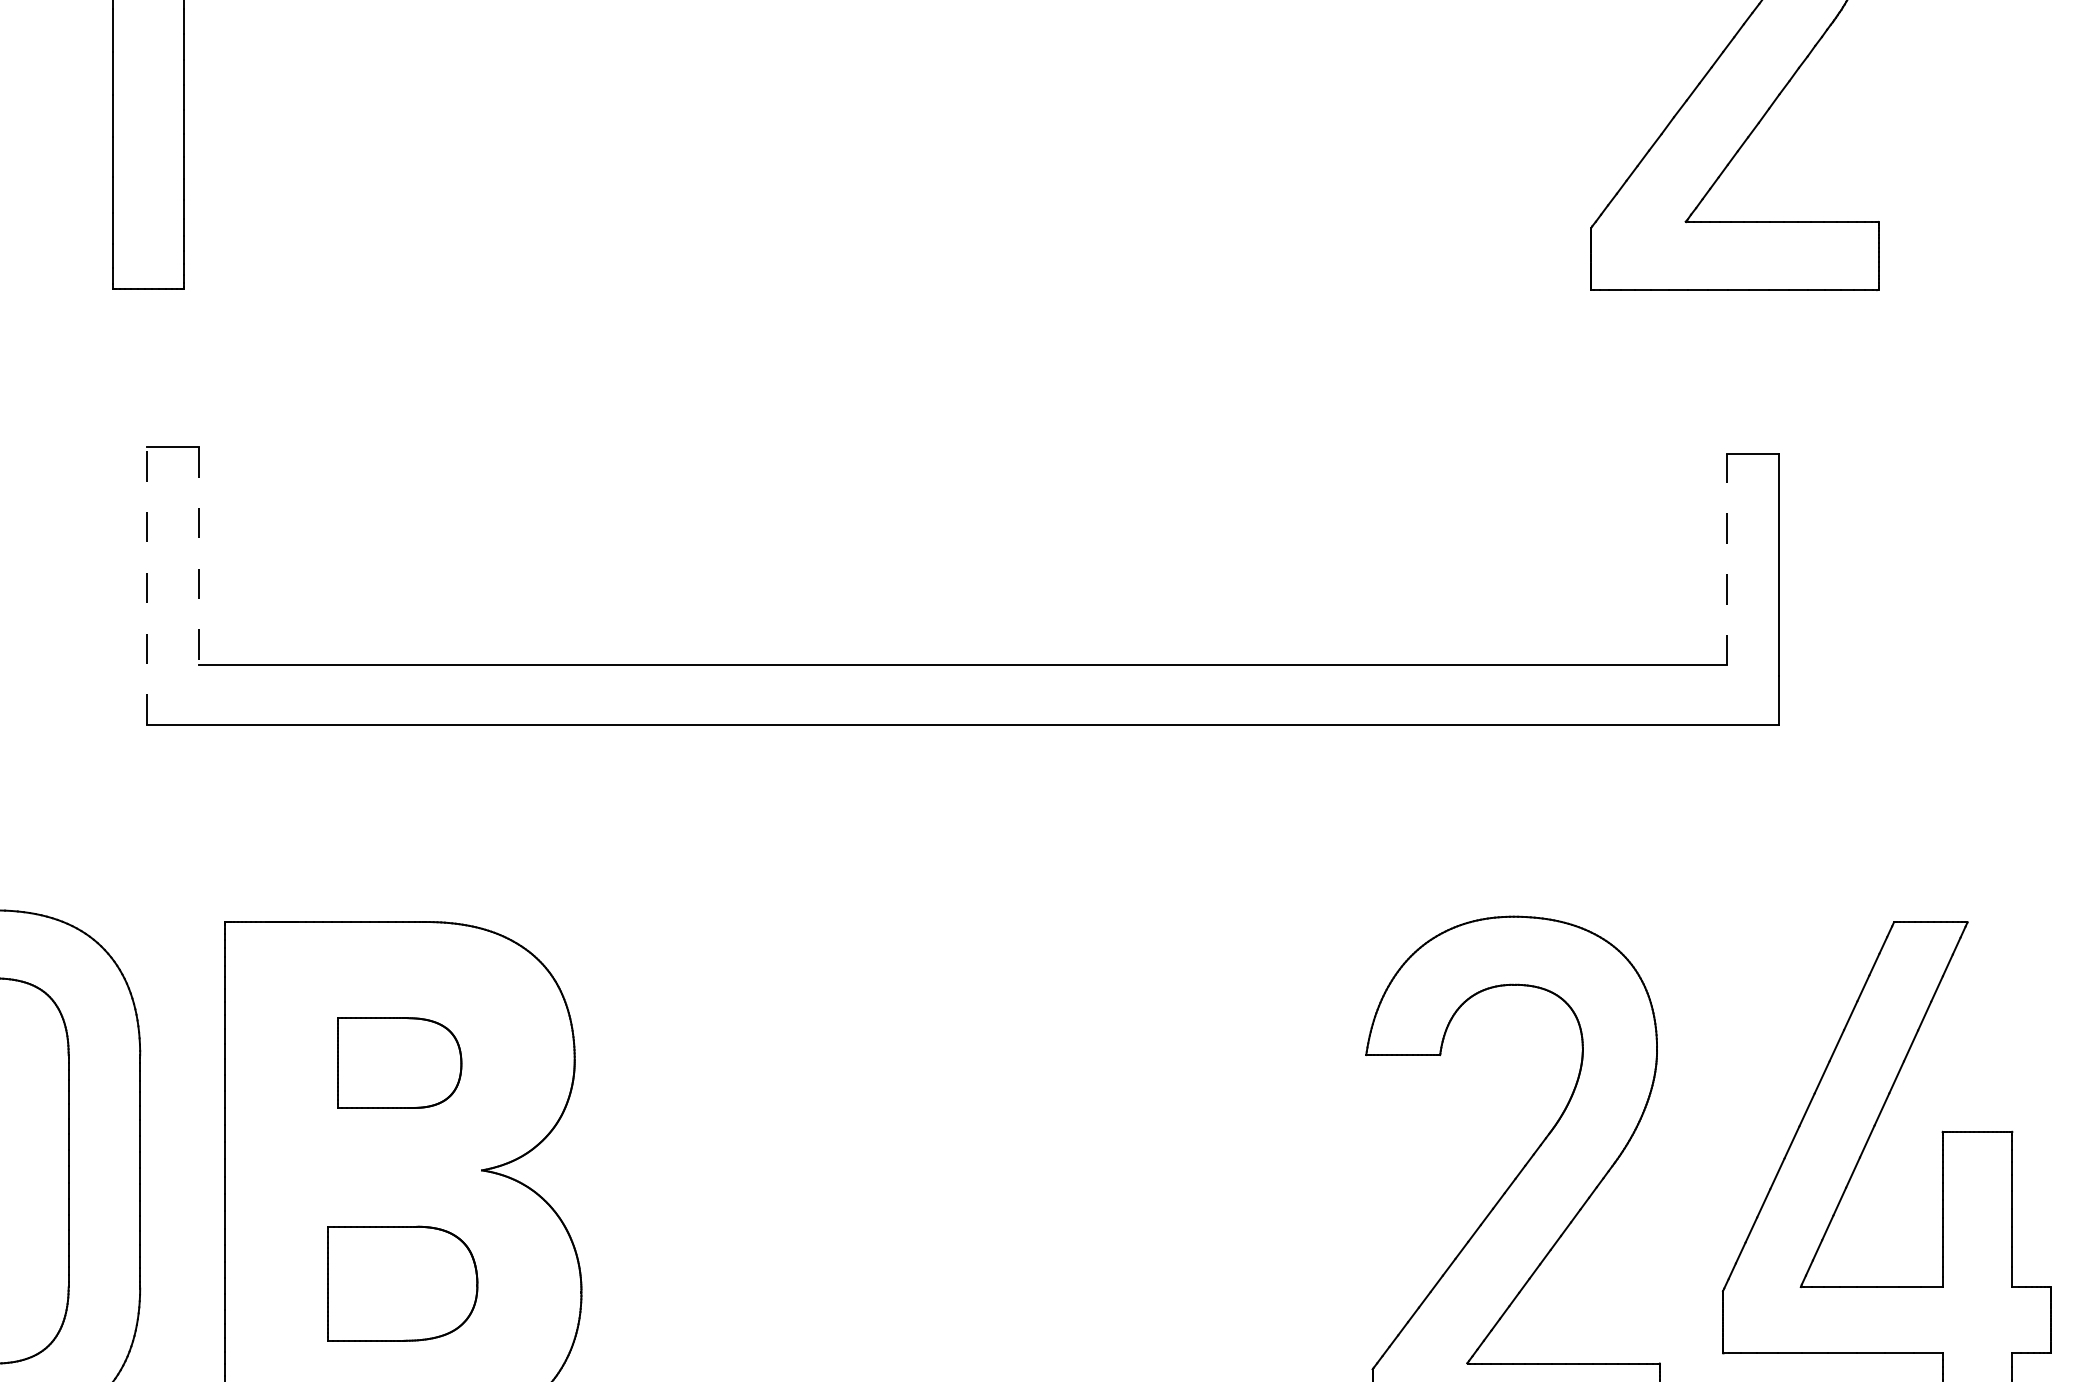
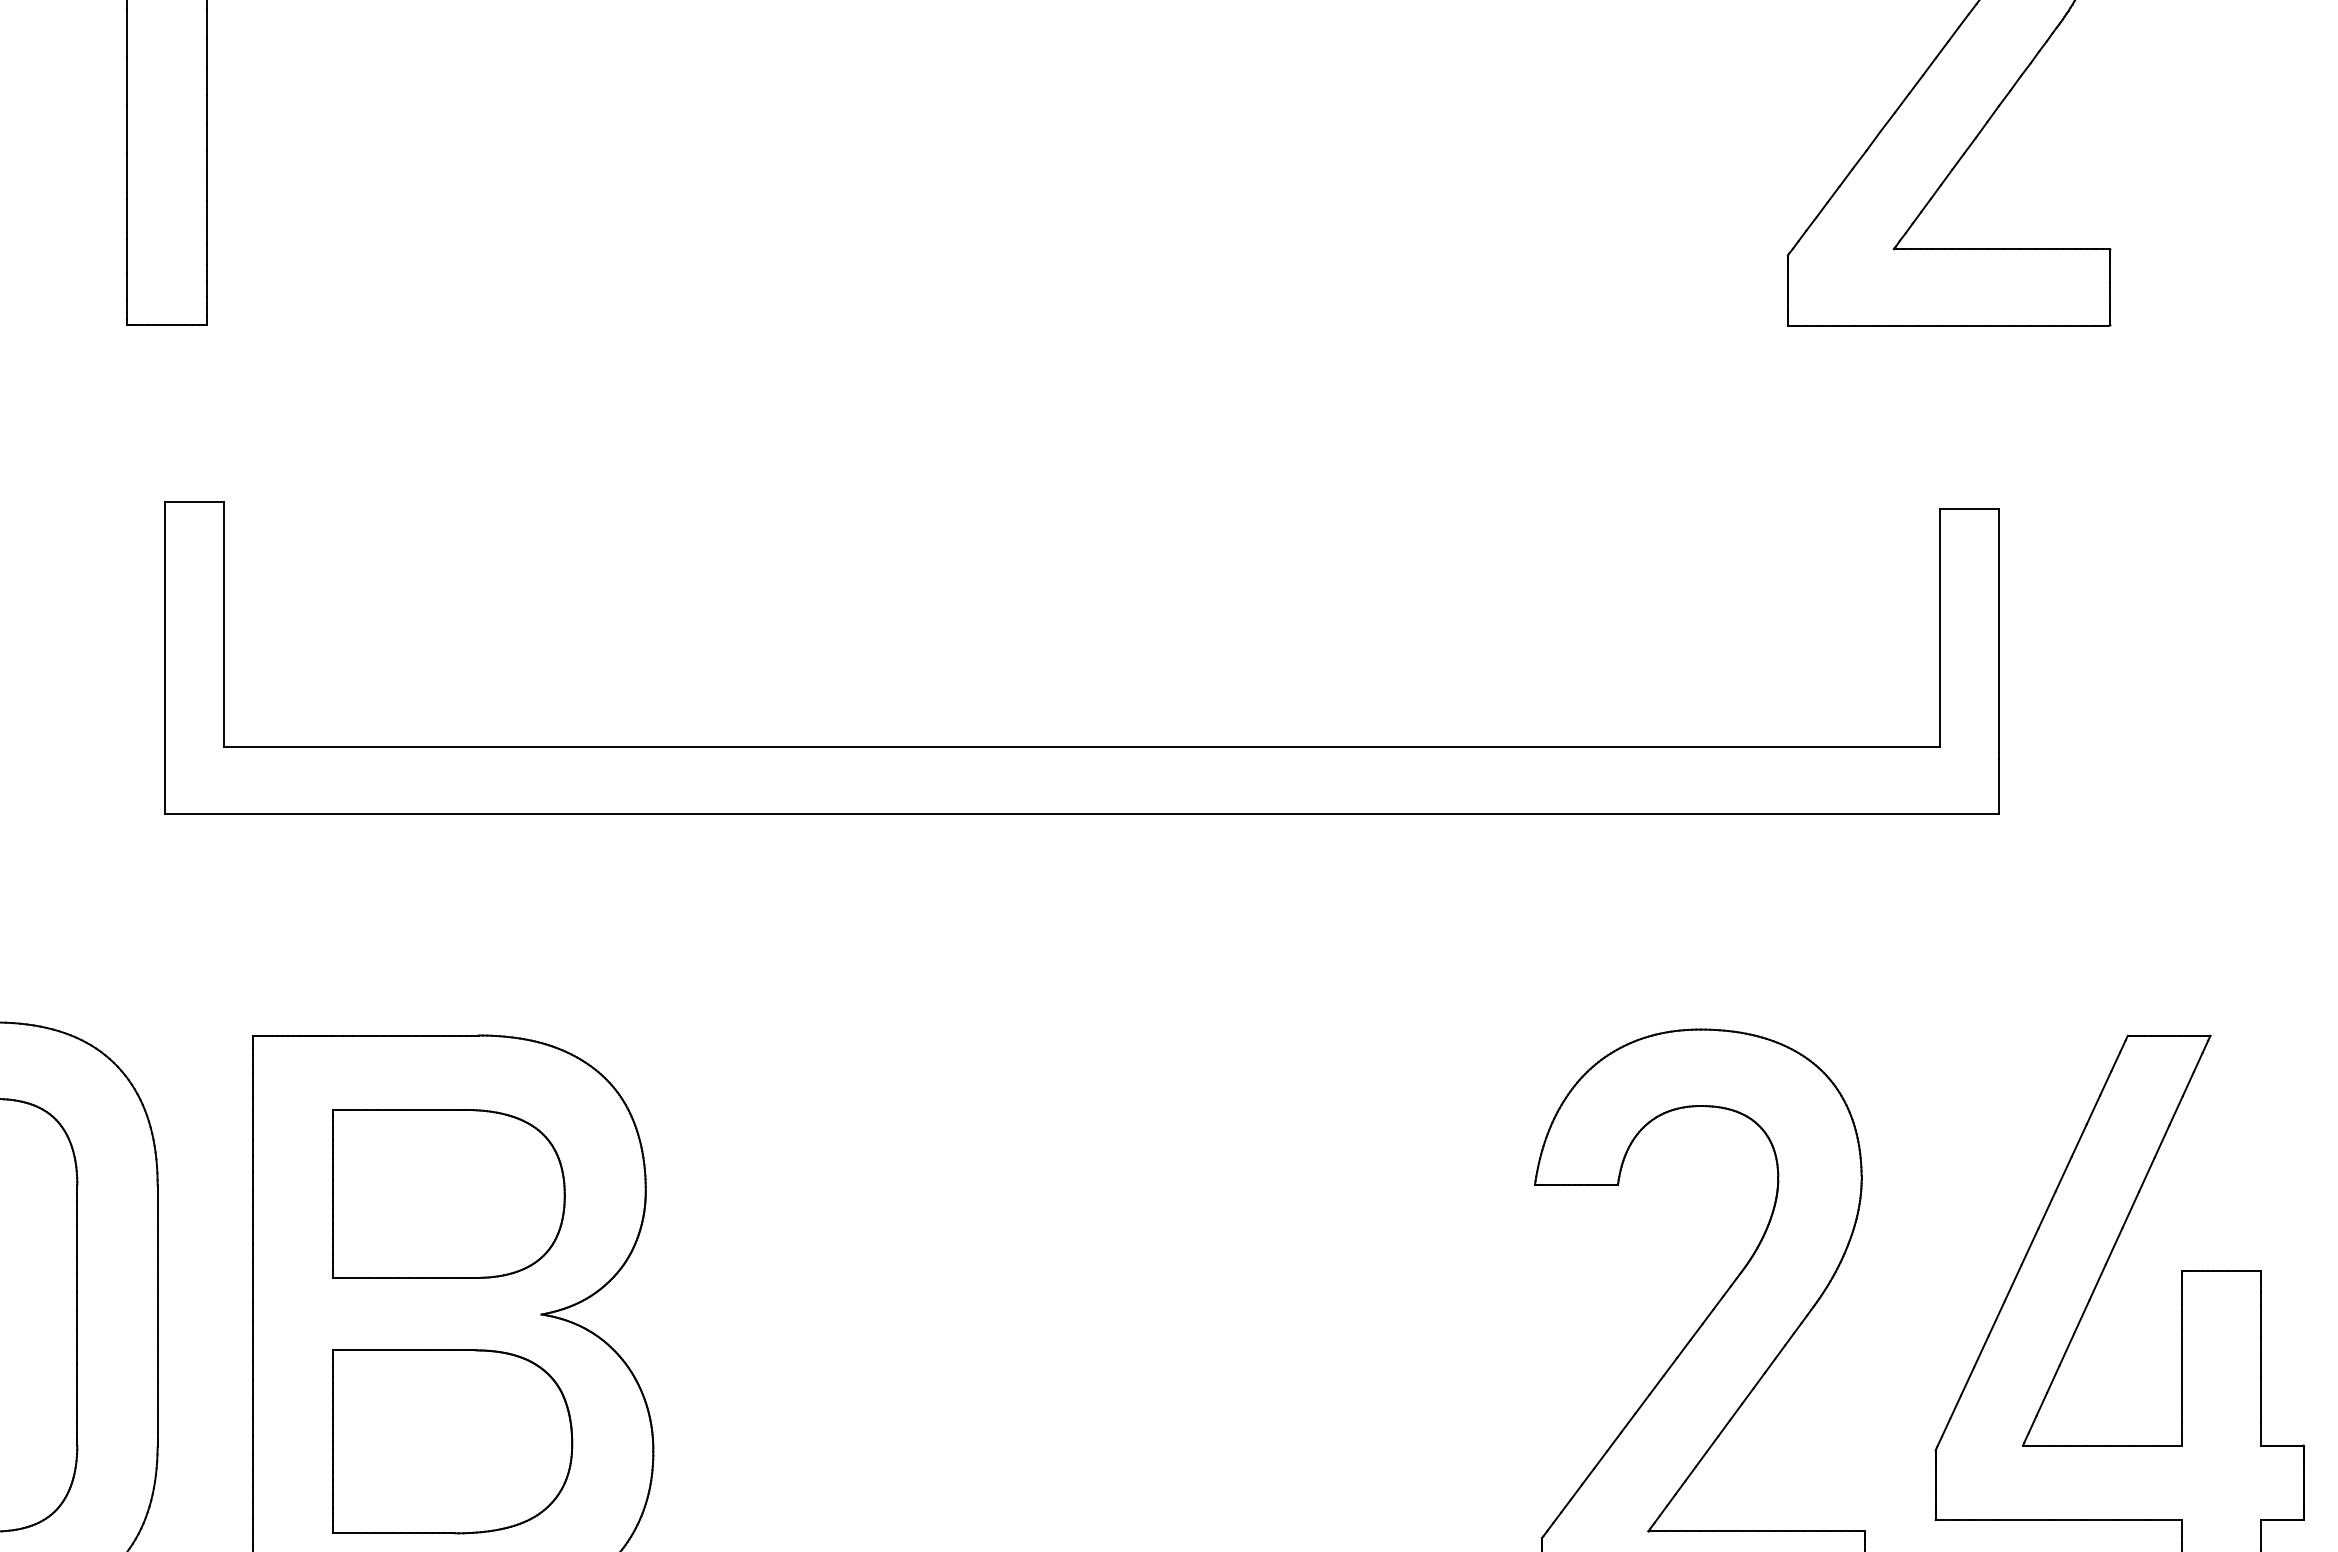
line: (198, 556) -> (223, 624), dashed -> solid
line: (1727, 558) -> (1940, 627), dashed -> solid
line: (147, 585) -> (165, 657), dashed -> solid
part: (399, 1062) -> (448, 1193), size x1.67
part: (402, 1283) -> (452, 1441), size x1.43

